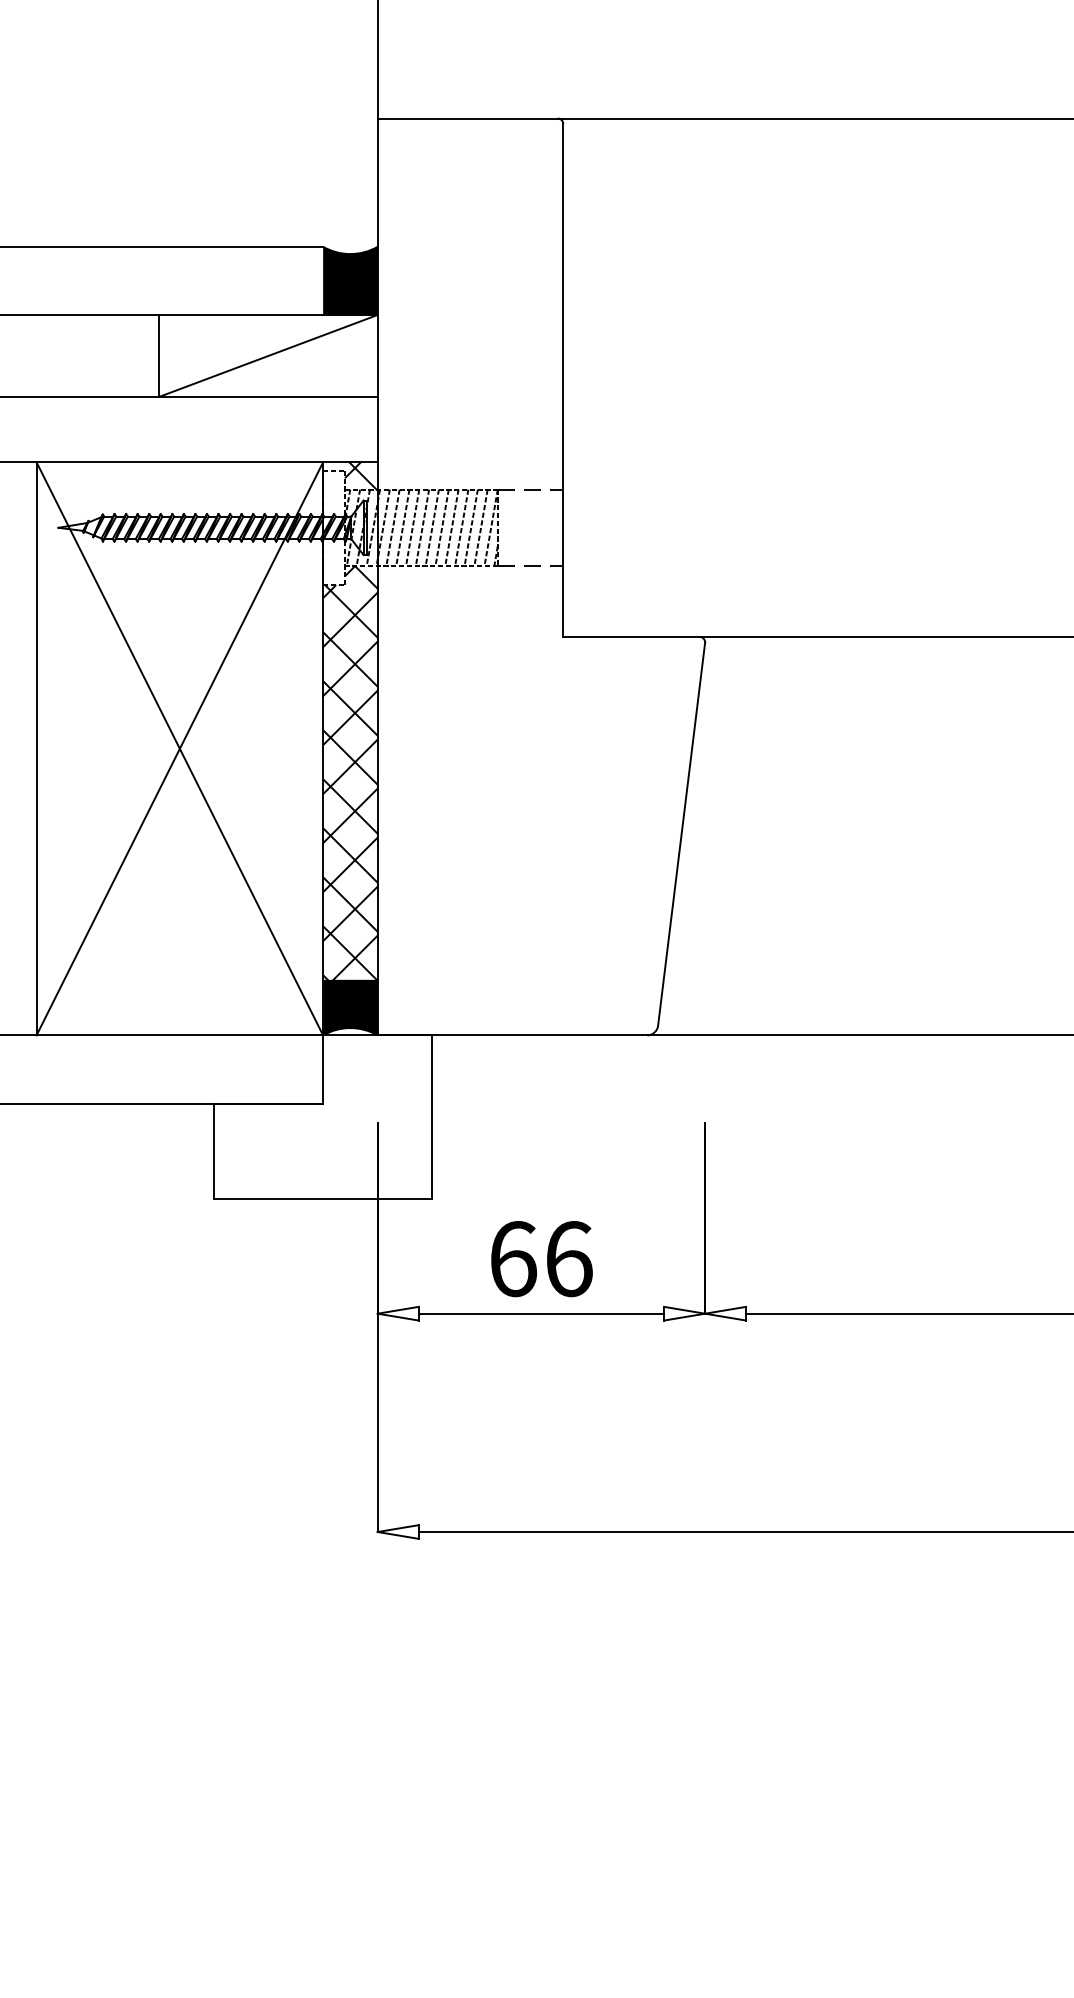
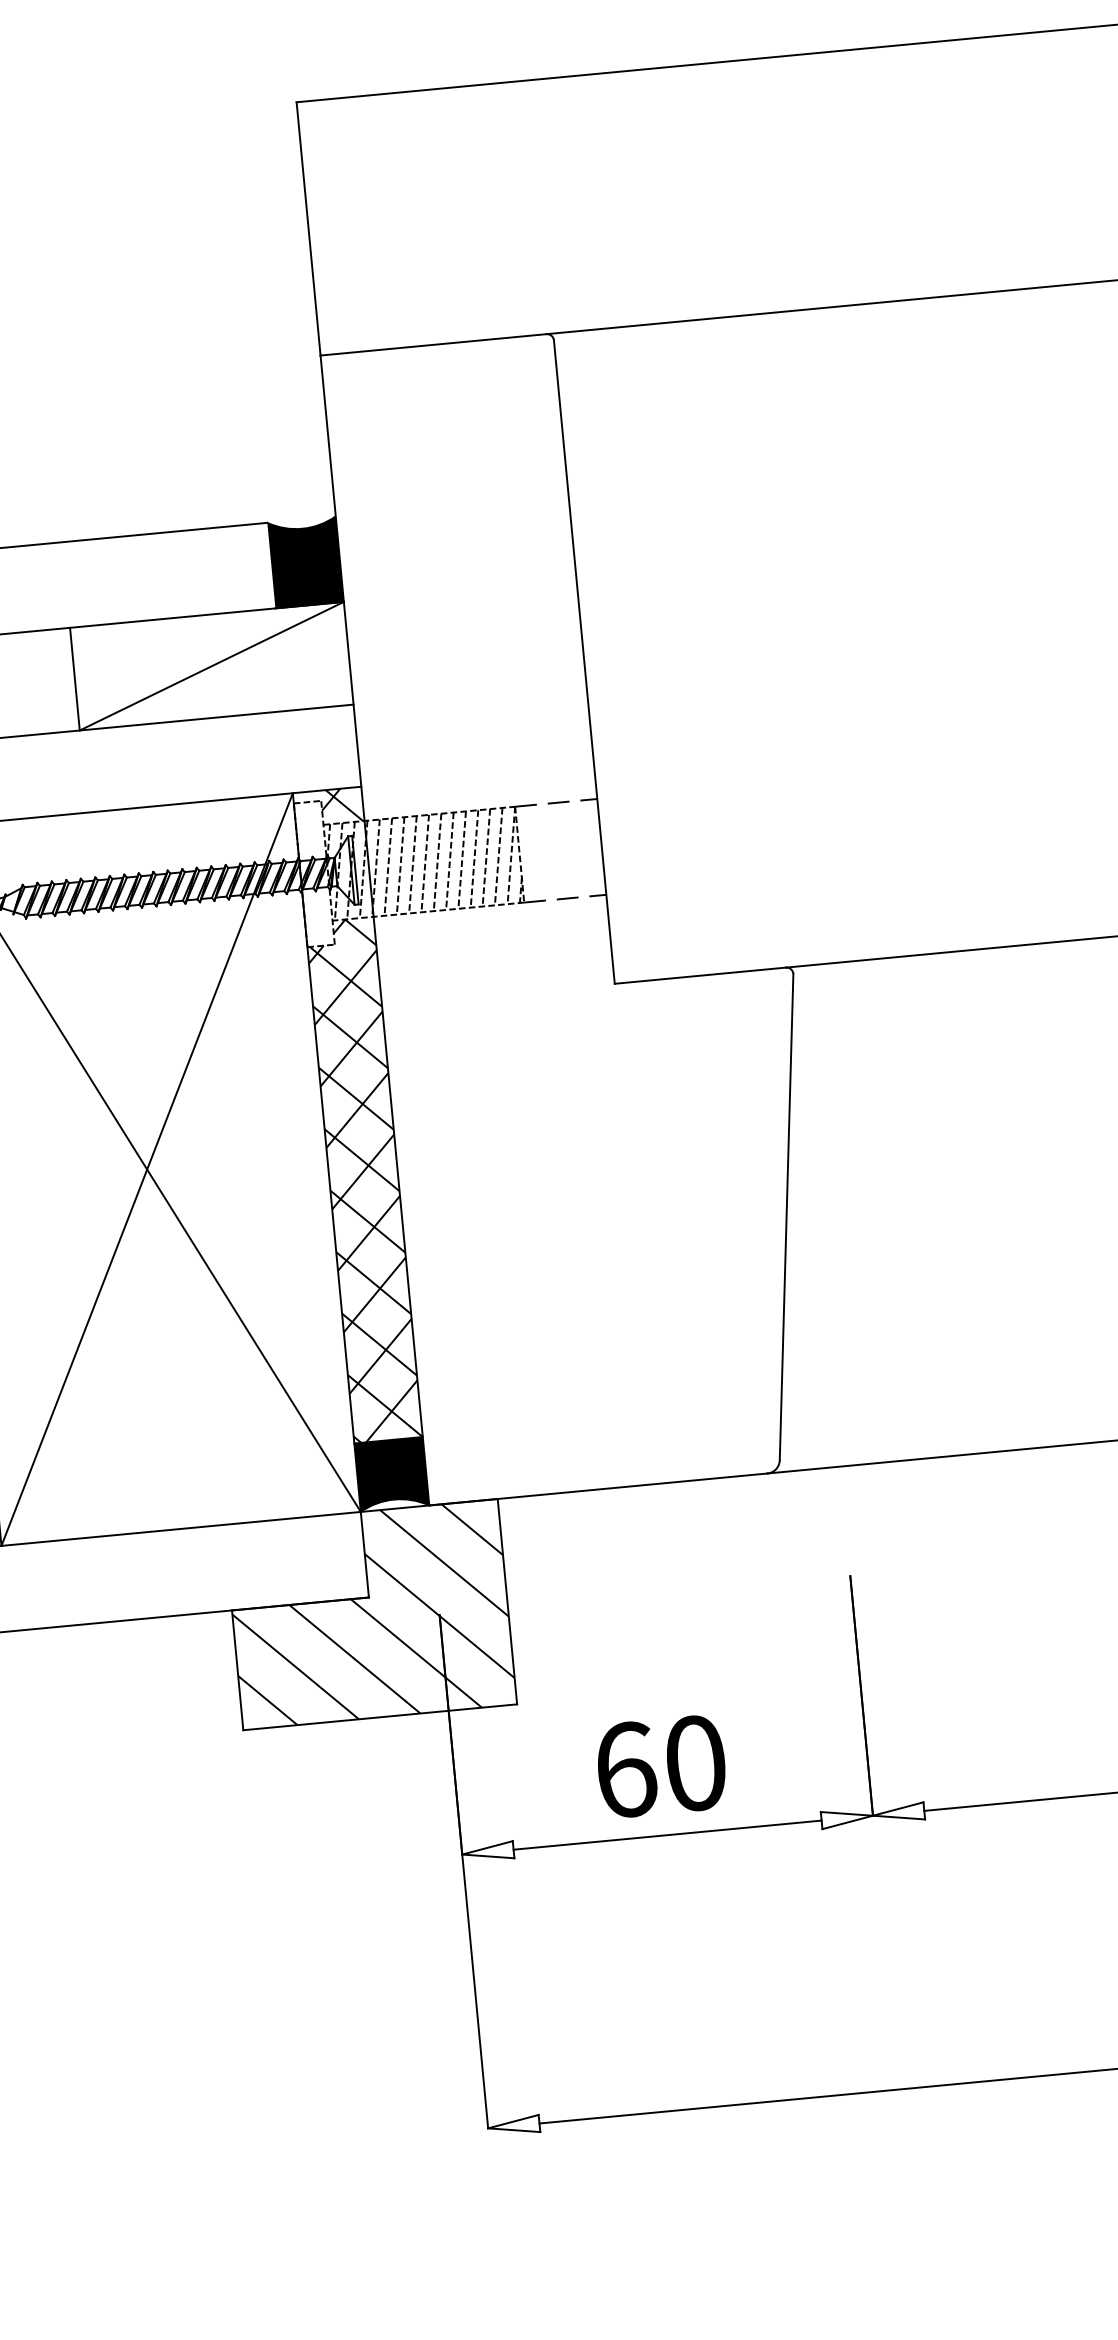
hatch: (322, 1117) -> (369, 1615), added
text: (569, 1259) -> (696, 1763), 66 -> 60

